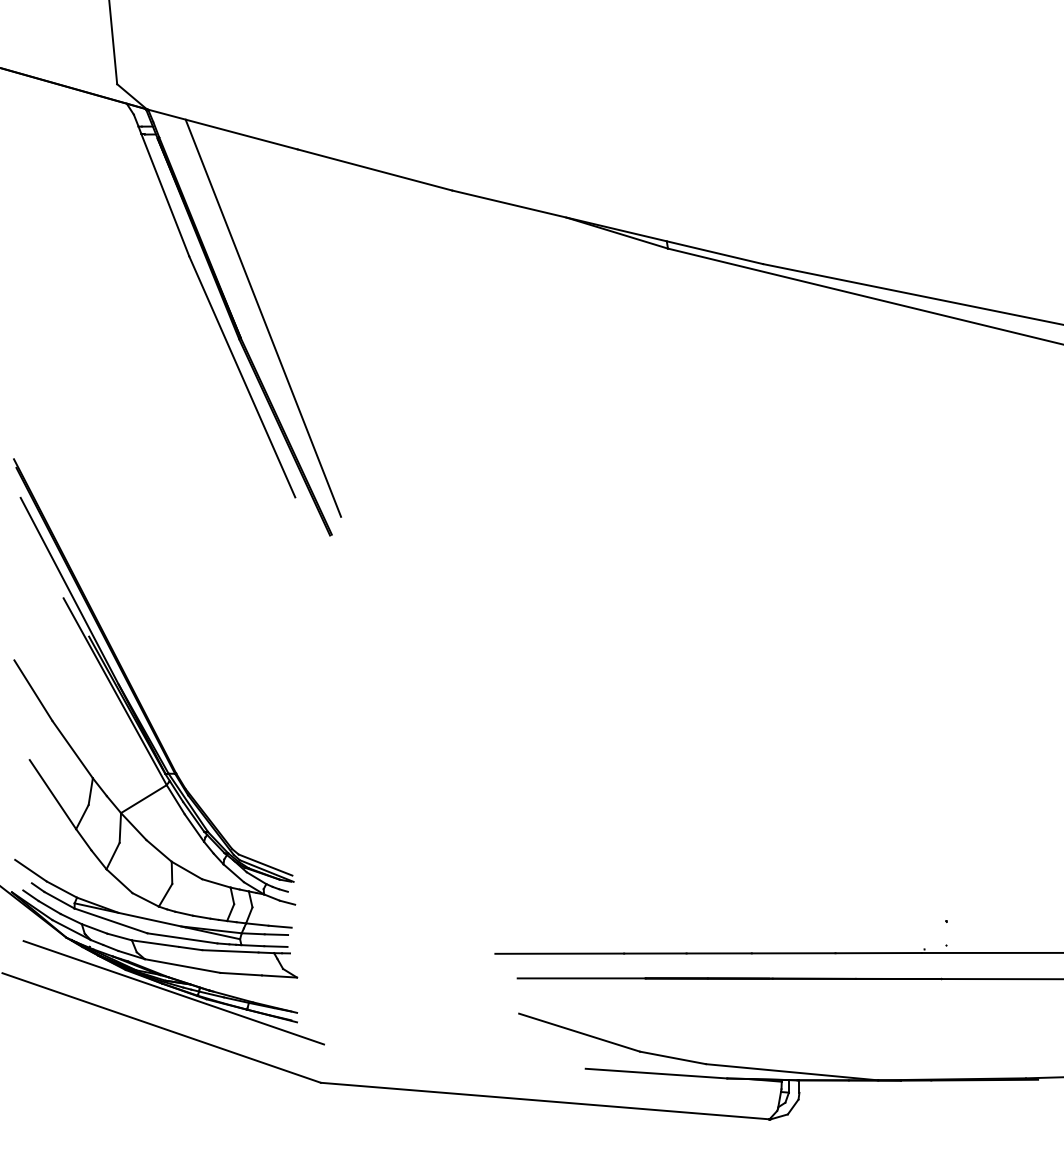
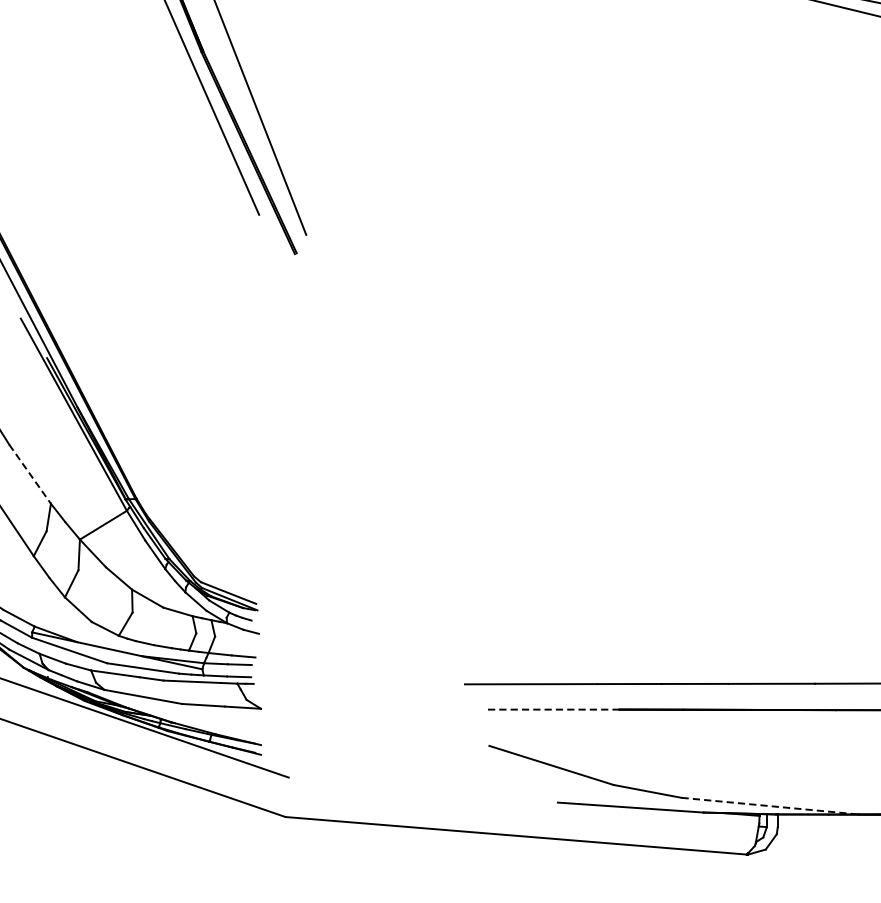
line: (72, 750) -> (29, 475), solid -> dashed
line: (581, 978) -> (553, 709), solid -> dashed
line: (792, 1072) -> (770, 806), solid -> dashed

